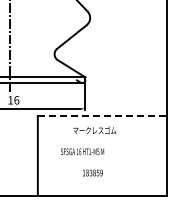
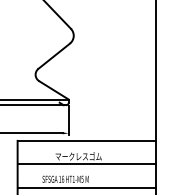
line: (102, 115) -> (86, 140), dashed -> solid
line: (102, 137) -> (86, 164), added
line: (102, 159) -> (86, 187), added

